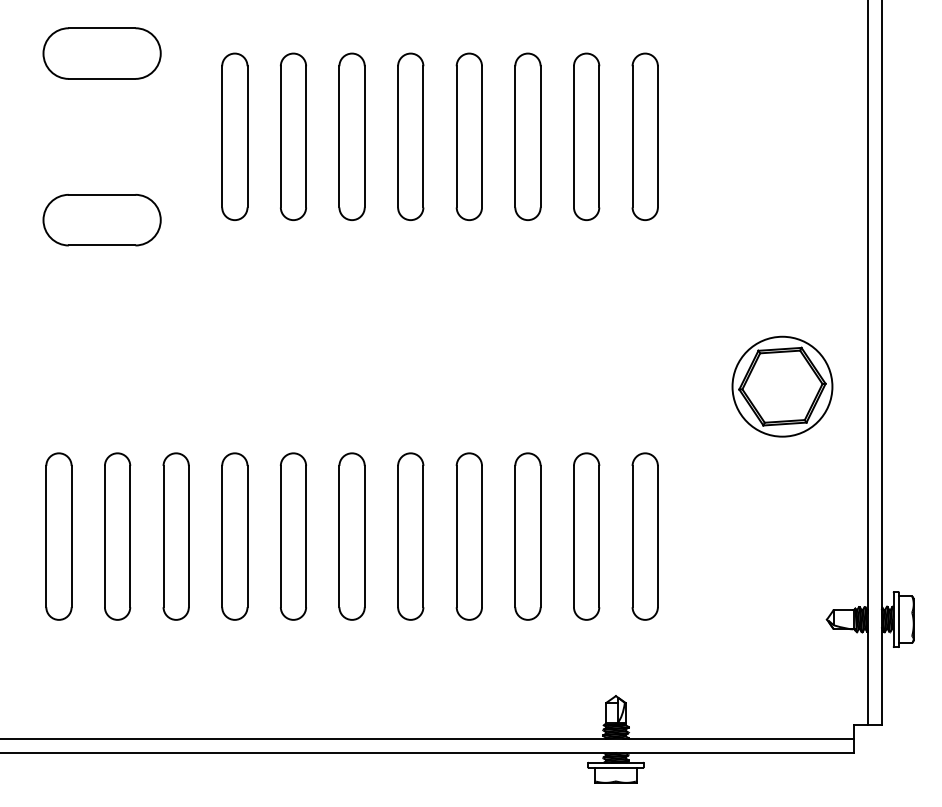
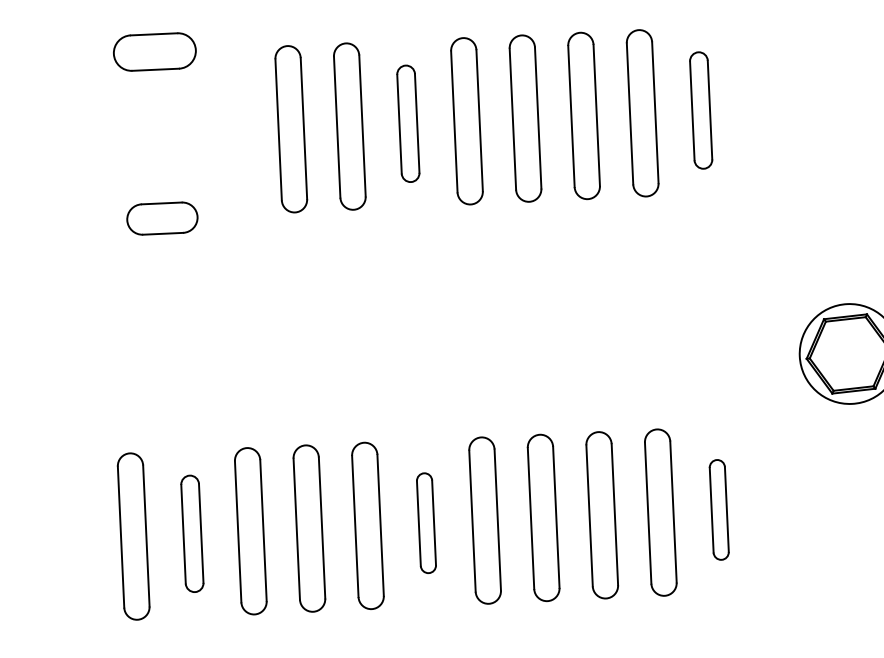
part: (101, 53) -> (154, 52), size x0.7
part: (351, 136) -> (407, 123), size x0.7
part: (644, 136) -> (700, 110), size x0.7
part: (101, 220) -> (161, 218), size x0.6
part: (117, 536) -> (192, 533), size x0.7
part: (351, 536) -> (425, 523), size x0.6
part: (644, 536) -> (718, 509), size x0.6

